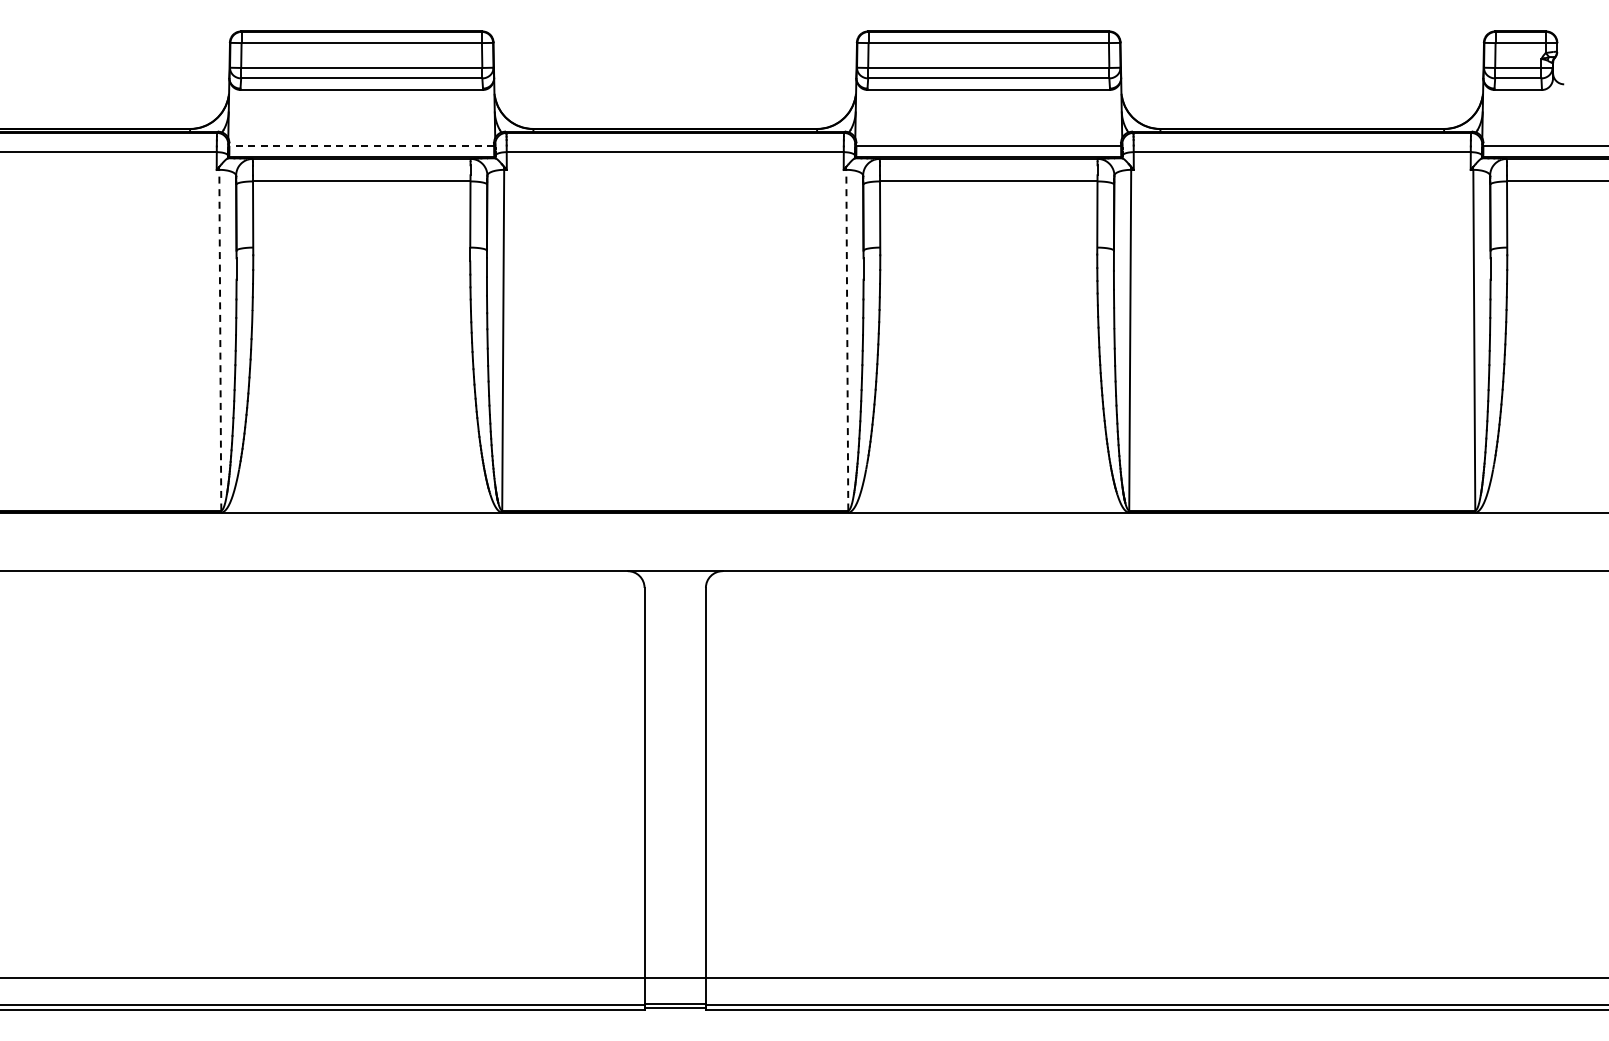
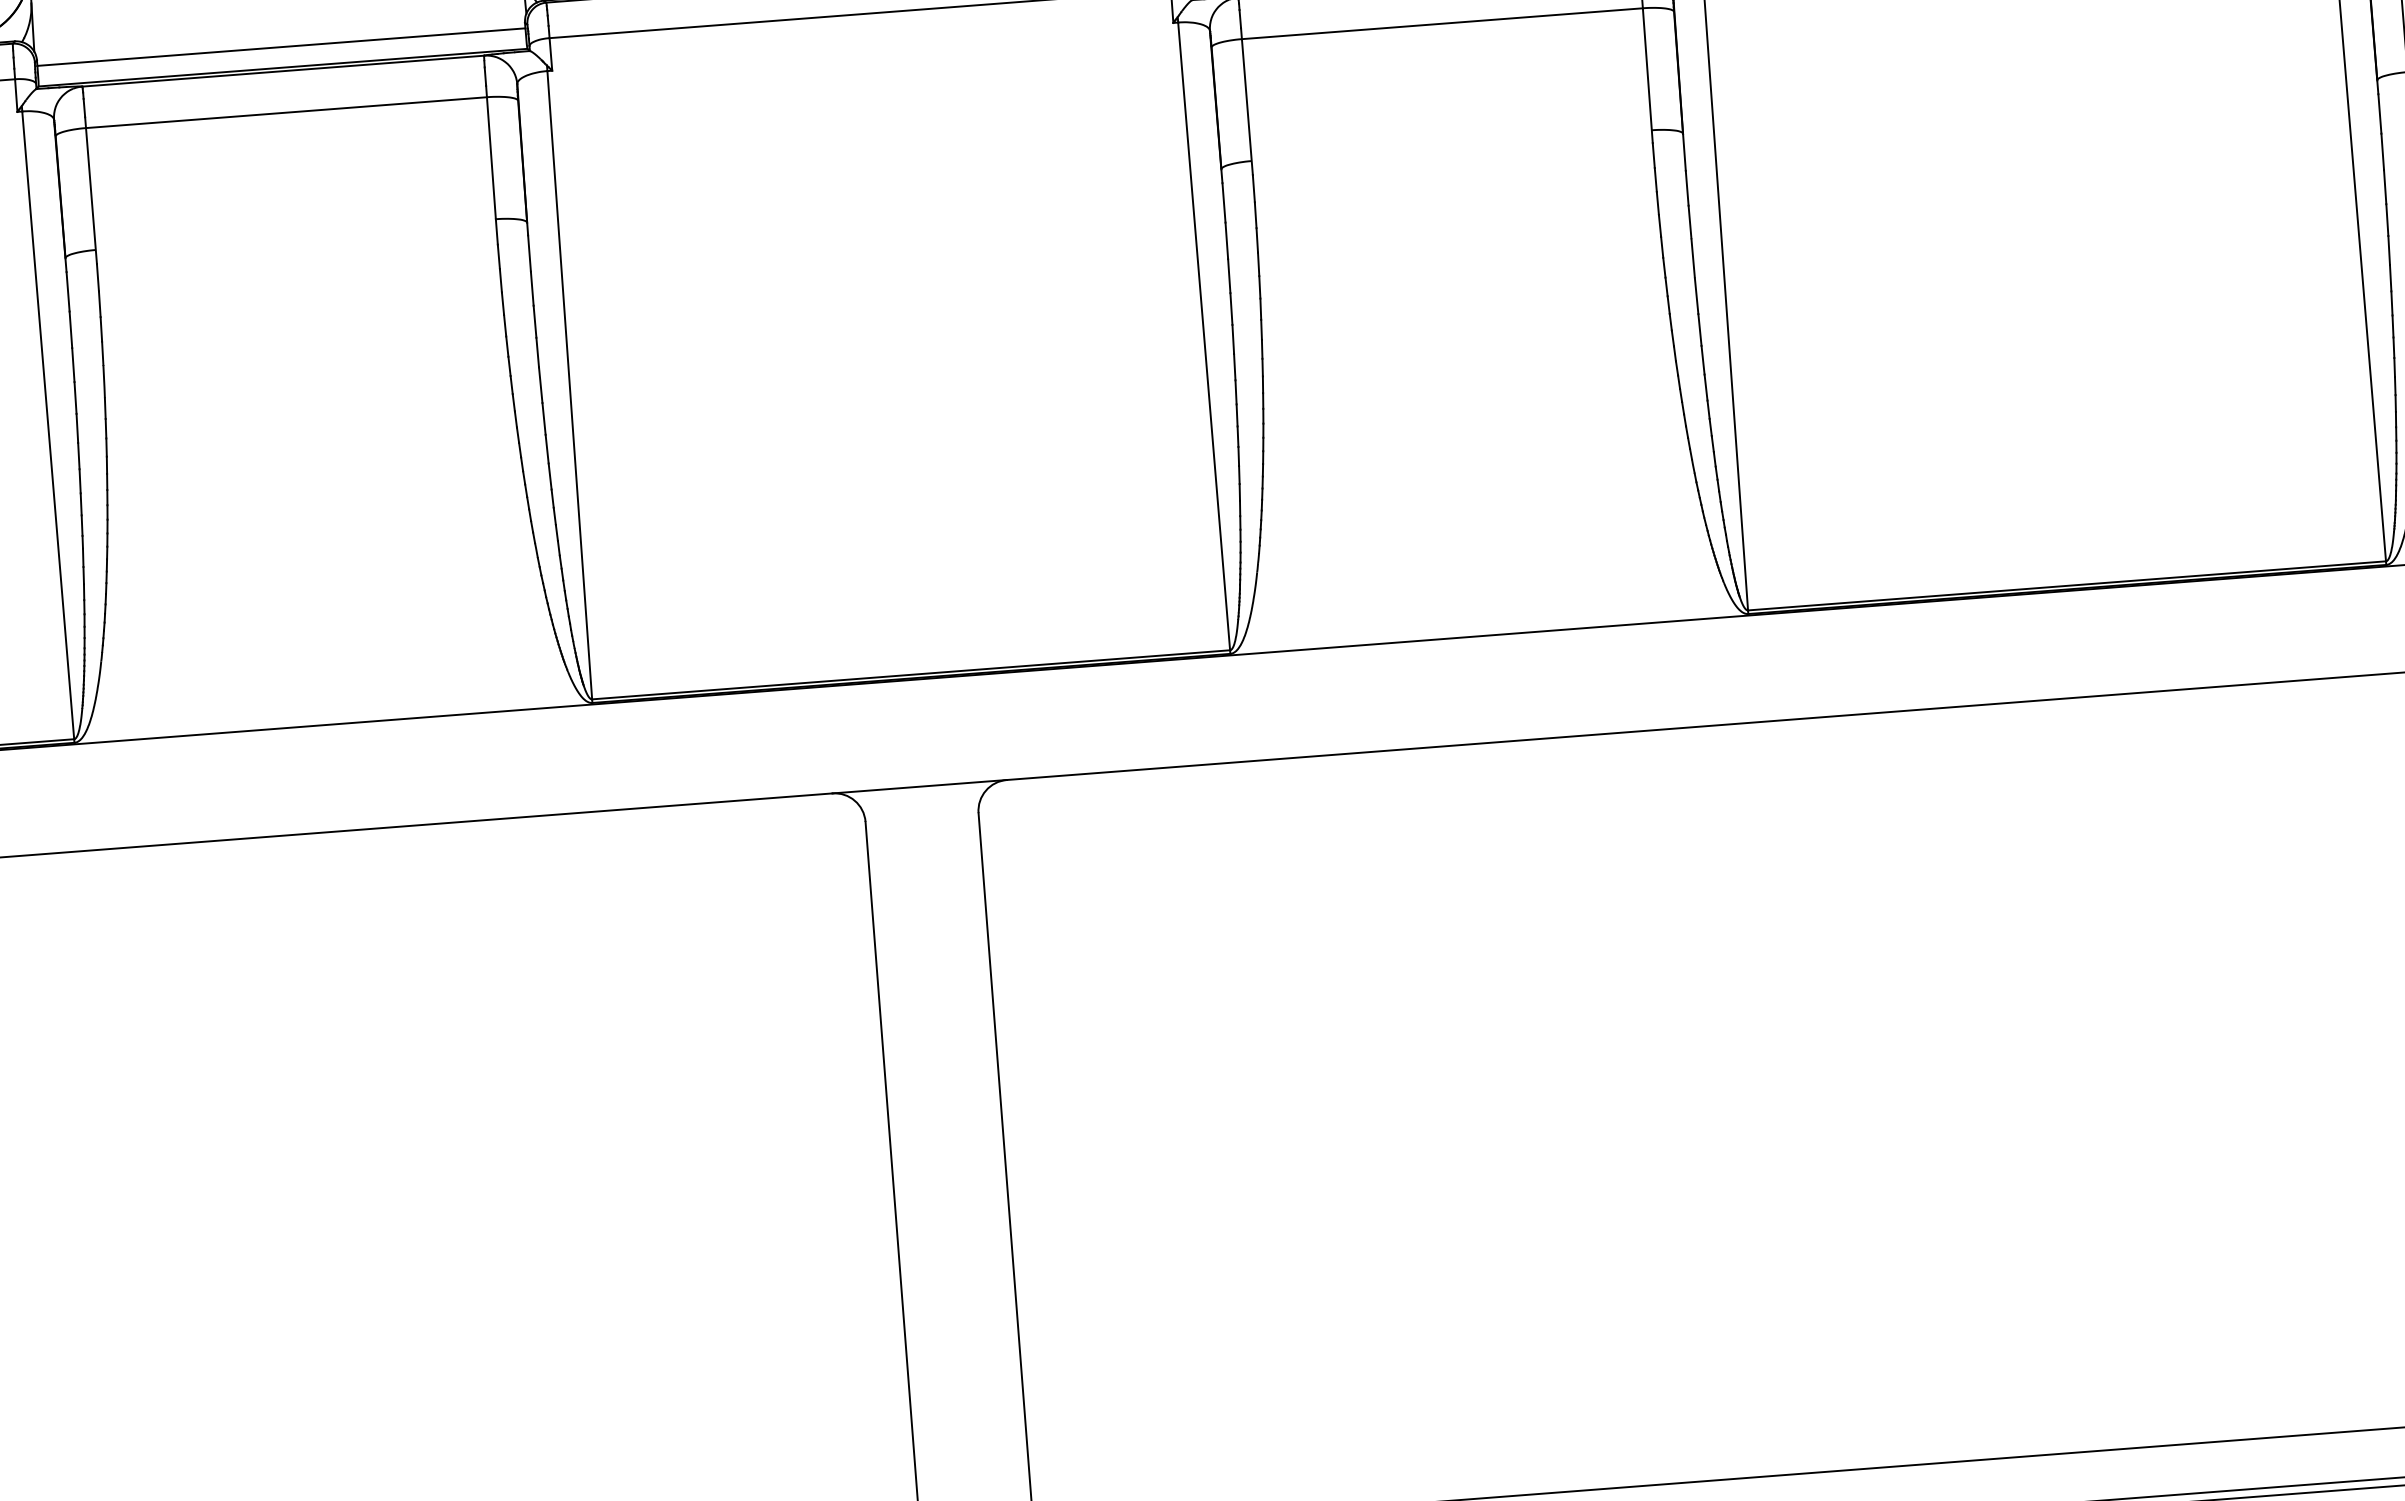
line: (361, 145) -> (280, 46), dashed -> solid
line: (220, 339) -> (48, 424), dashed -> solid
line: (847, 339) -> (1204, 335), dashed -> solid

